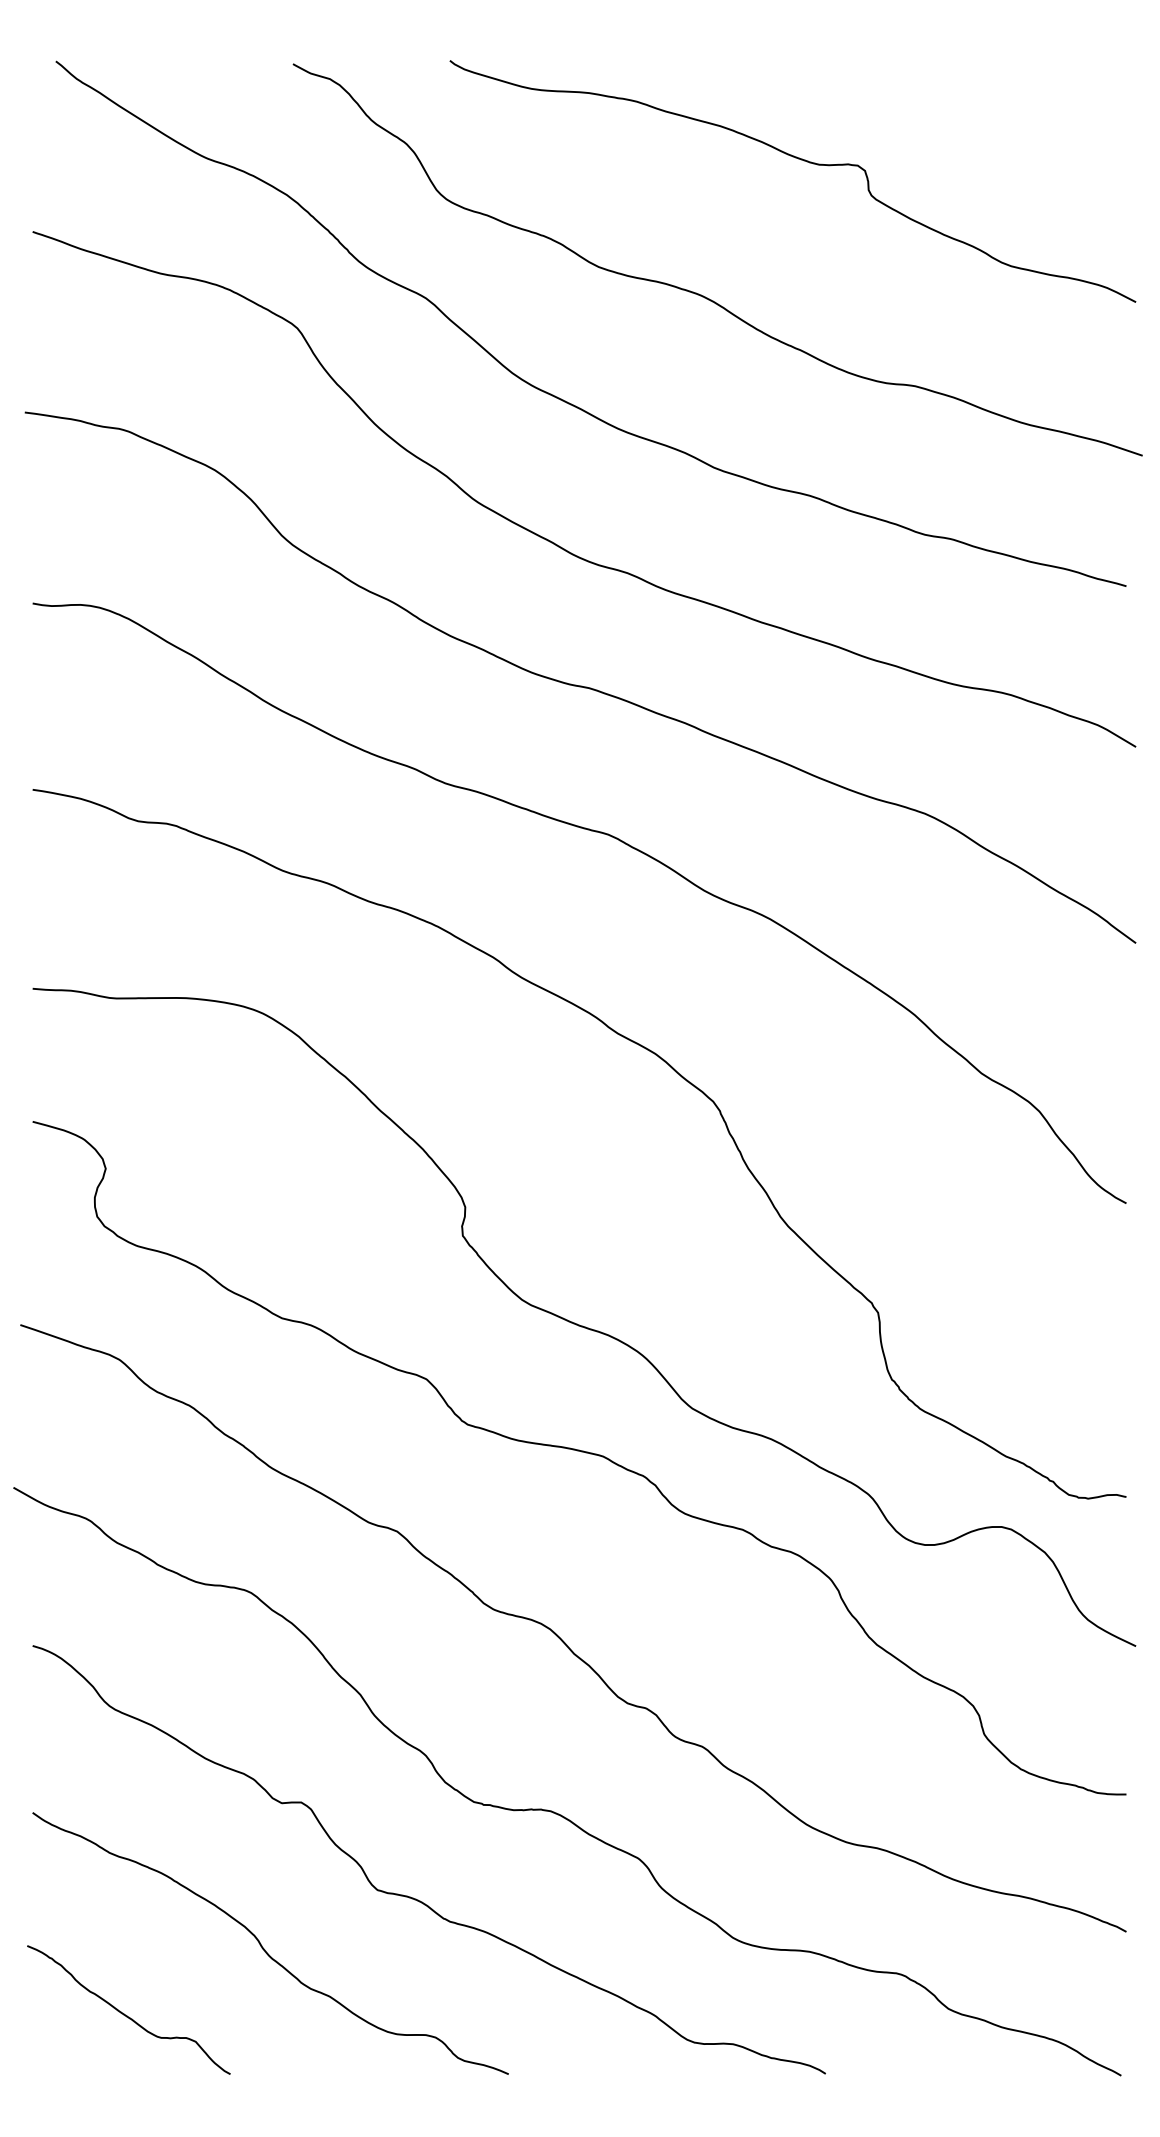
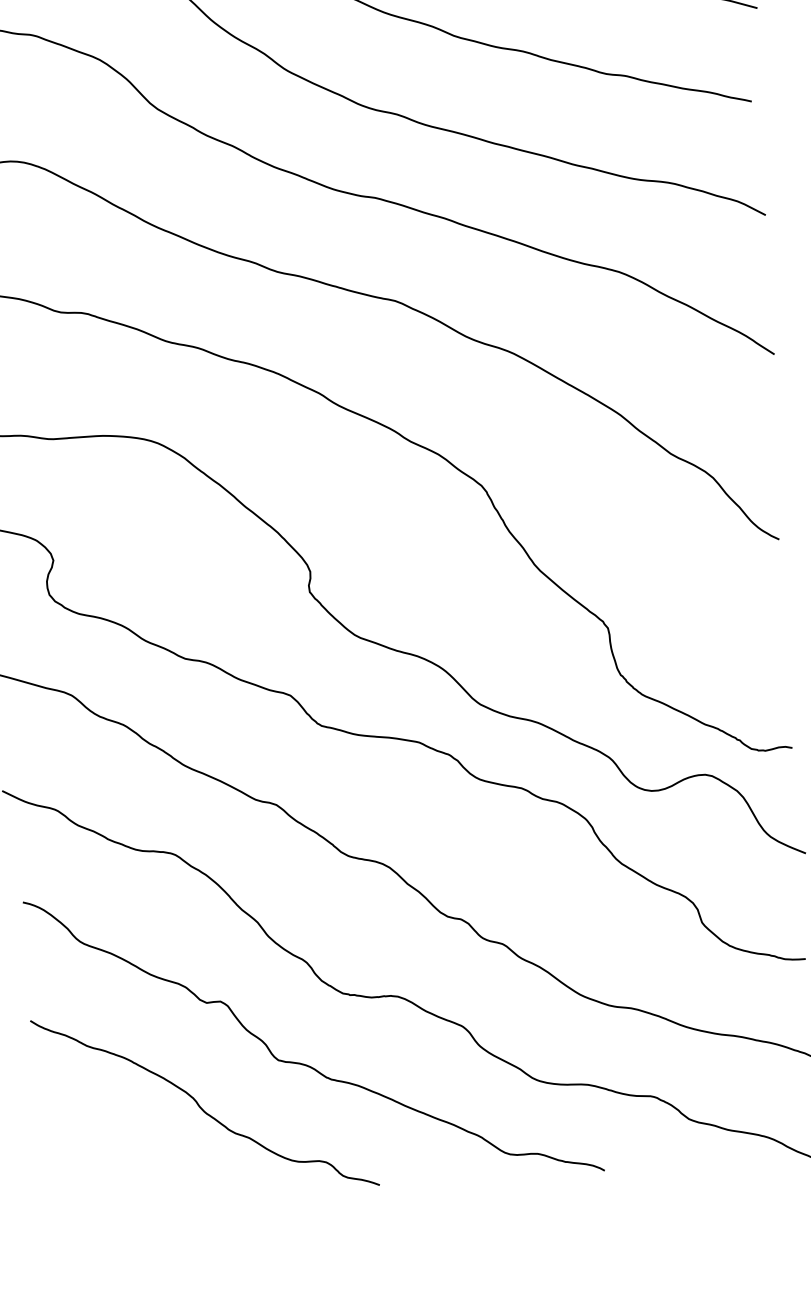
curve: (124, 2013) -> (104, 1159), removed

